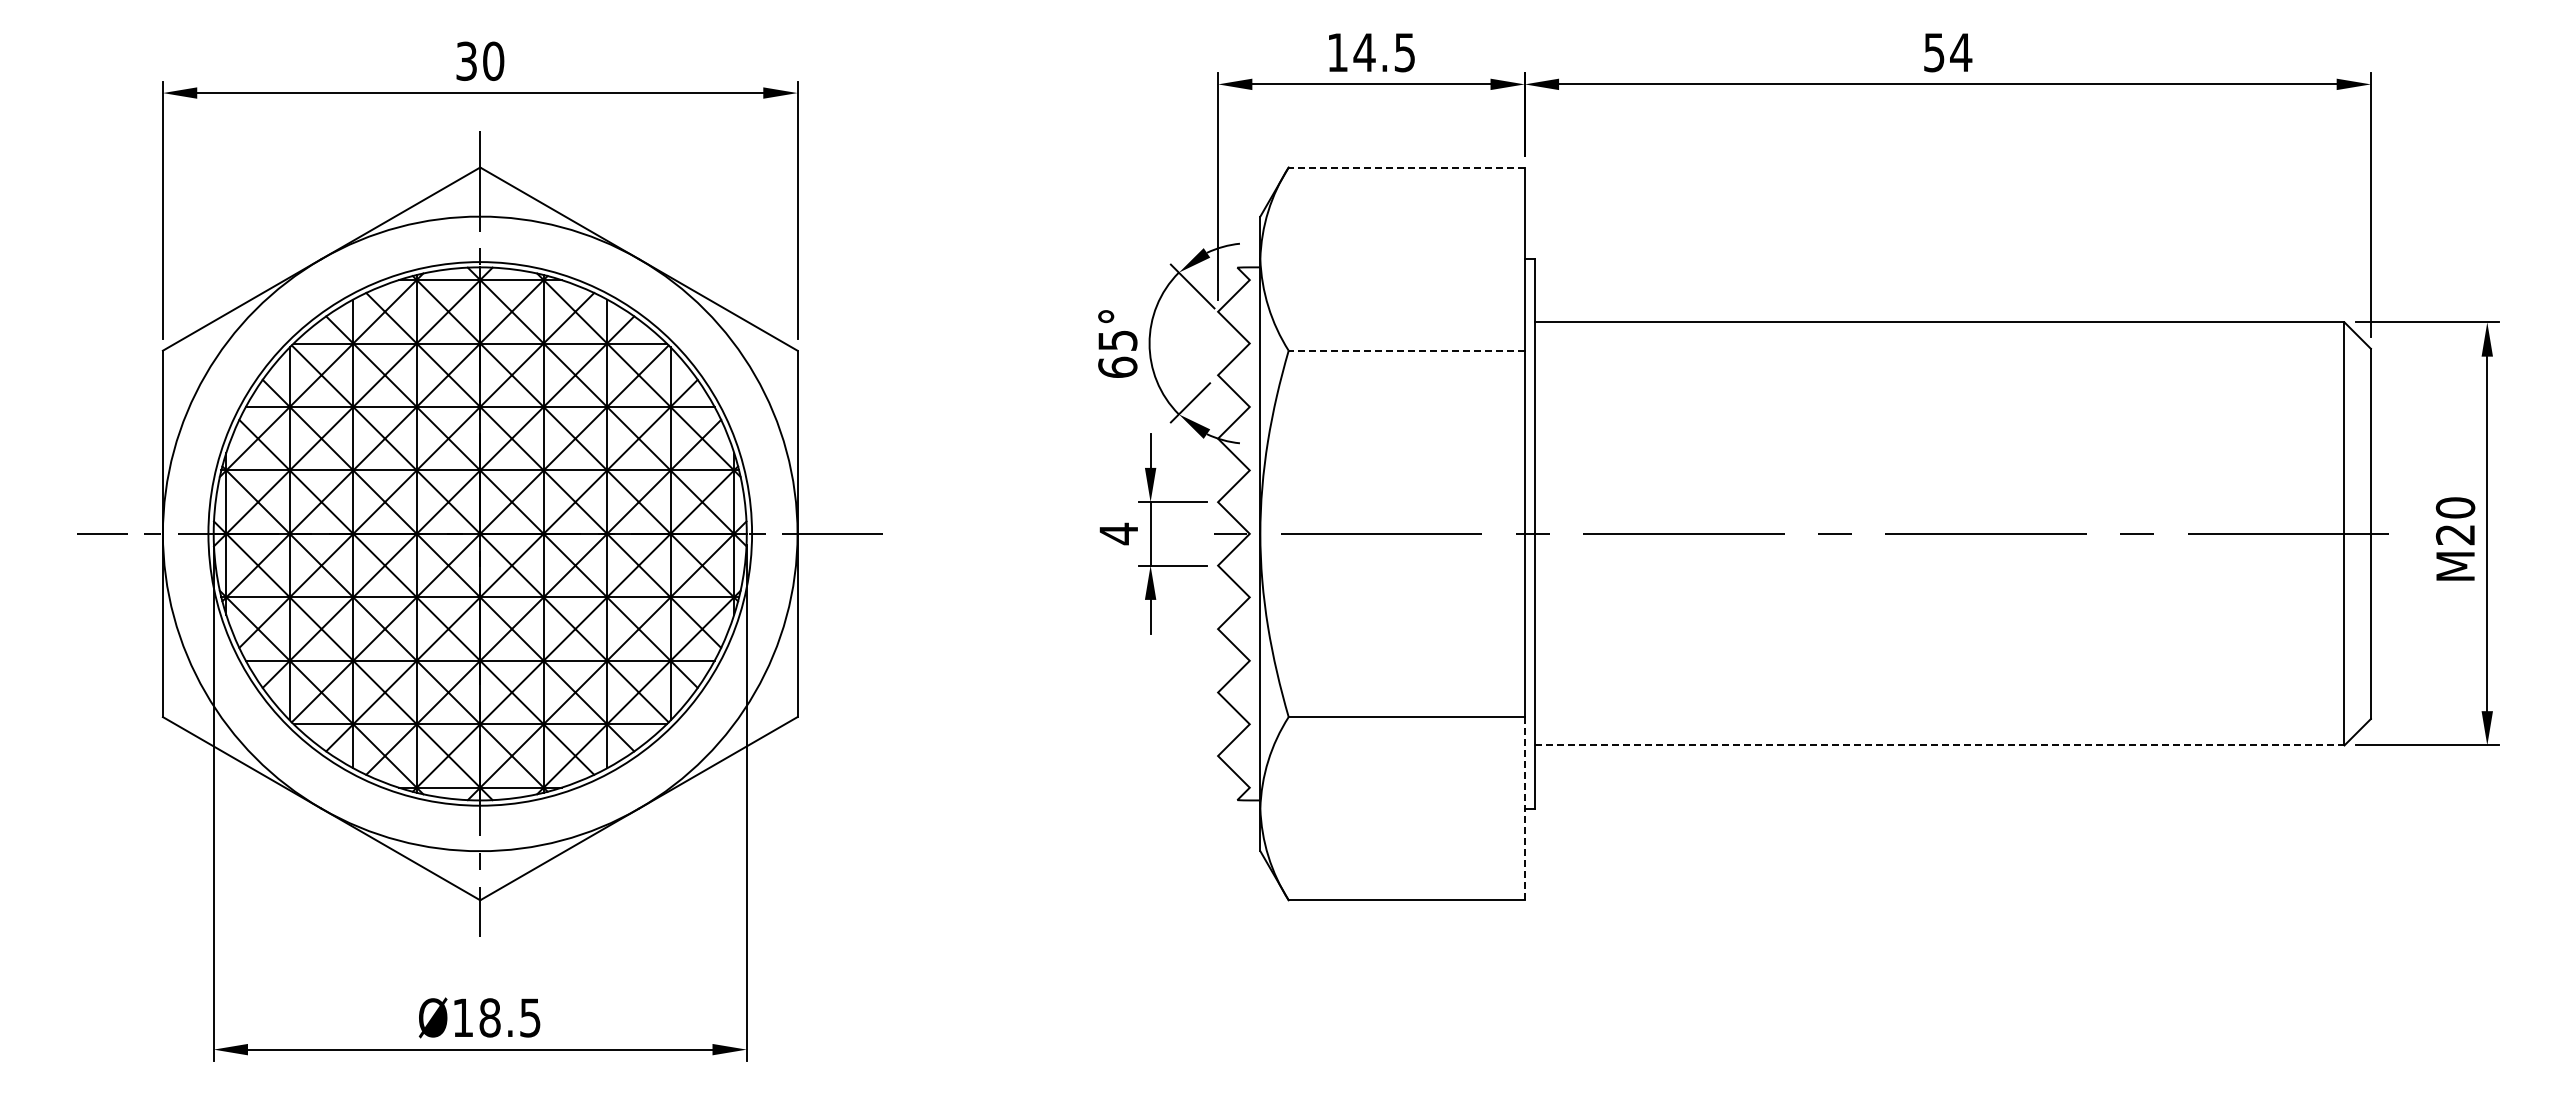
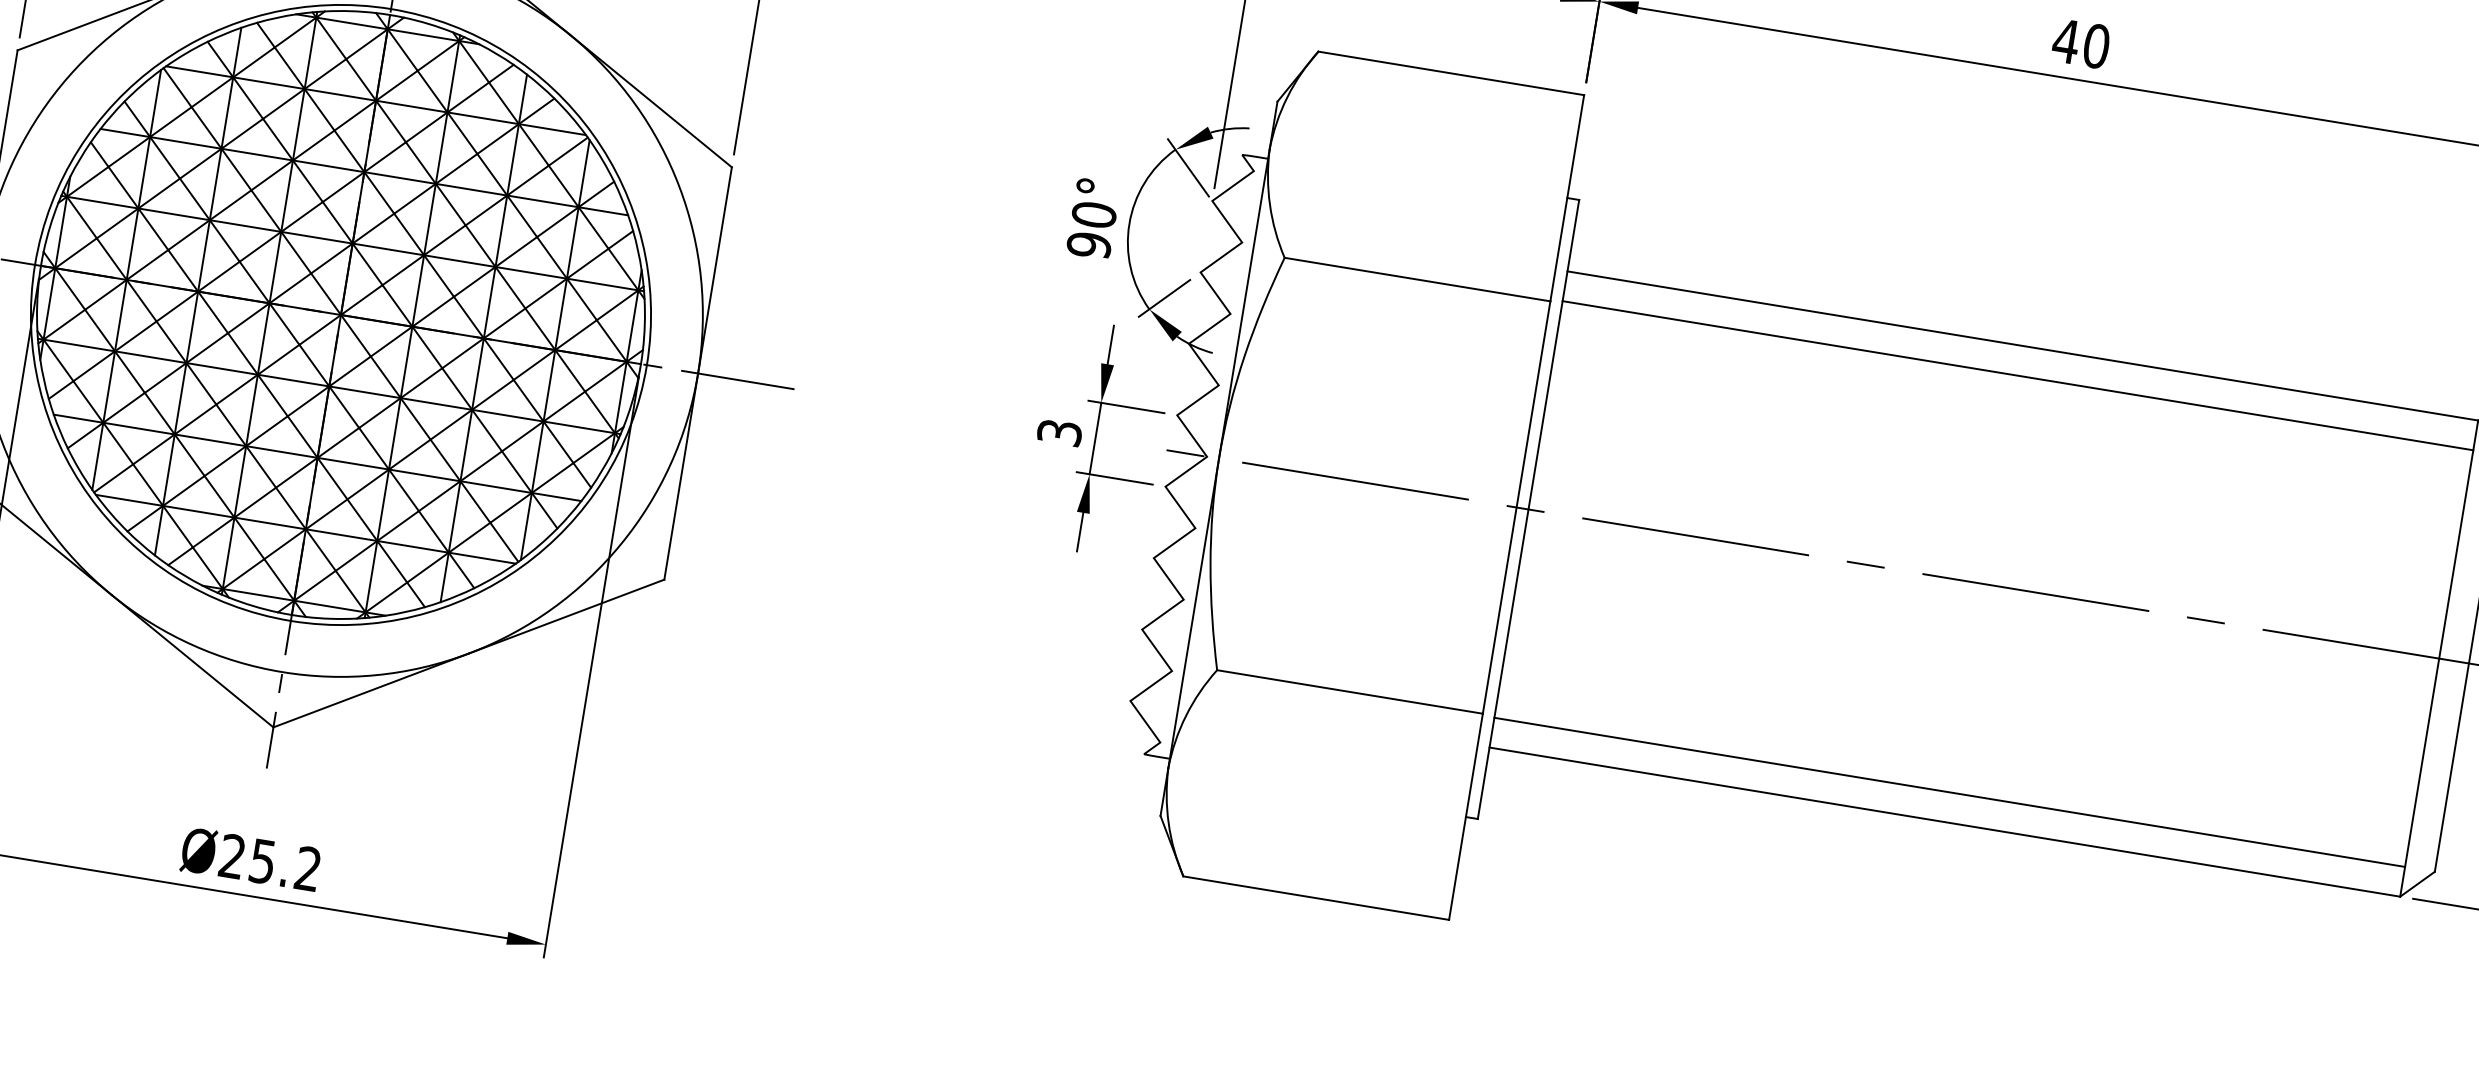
text: (1947, 52) -> (2081, 43), 54 -> 40
line: (1406, 167) -> (1451, 73), dashed -> solid
line: (1939, 348) -> (2017, 375), added
line: (1406, 350) -> (1417, 279), dashed -> solid
text: (1117, 354) -> (1091, 230), 65° -> 90°
text: (1118, 533) -> (1059, 432), 4 -> 3
line: (1939, 719) -> (1949, 792), added
line: (1939, 745) -> (1944, 822), dashed -> solid
line: (1524, 808) -> (1465, 816), dashed -> solid
text: (496, 1017) -> (270, 862), Ø18.5 -> Ø25.2

